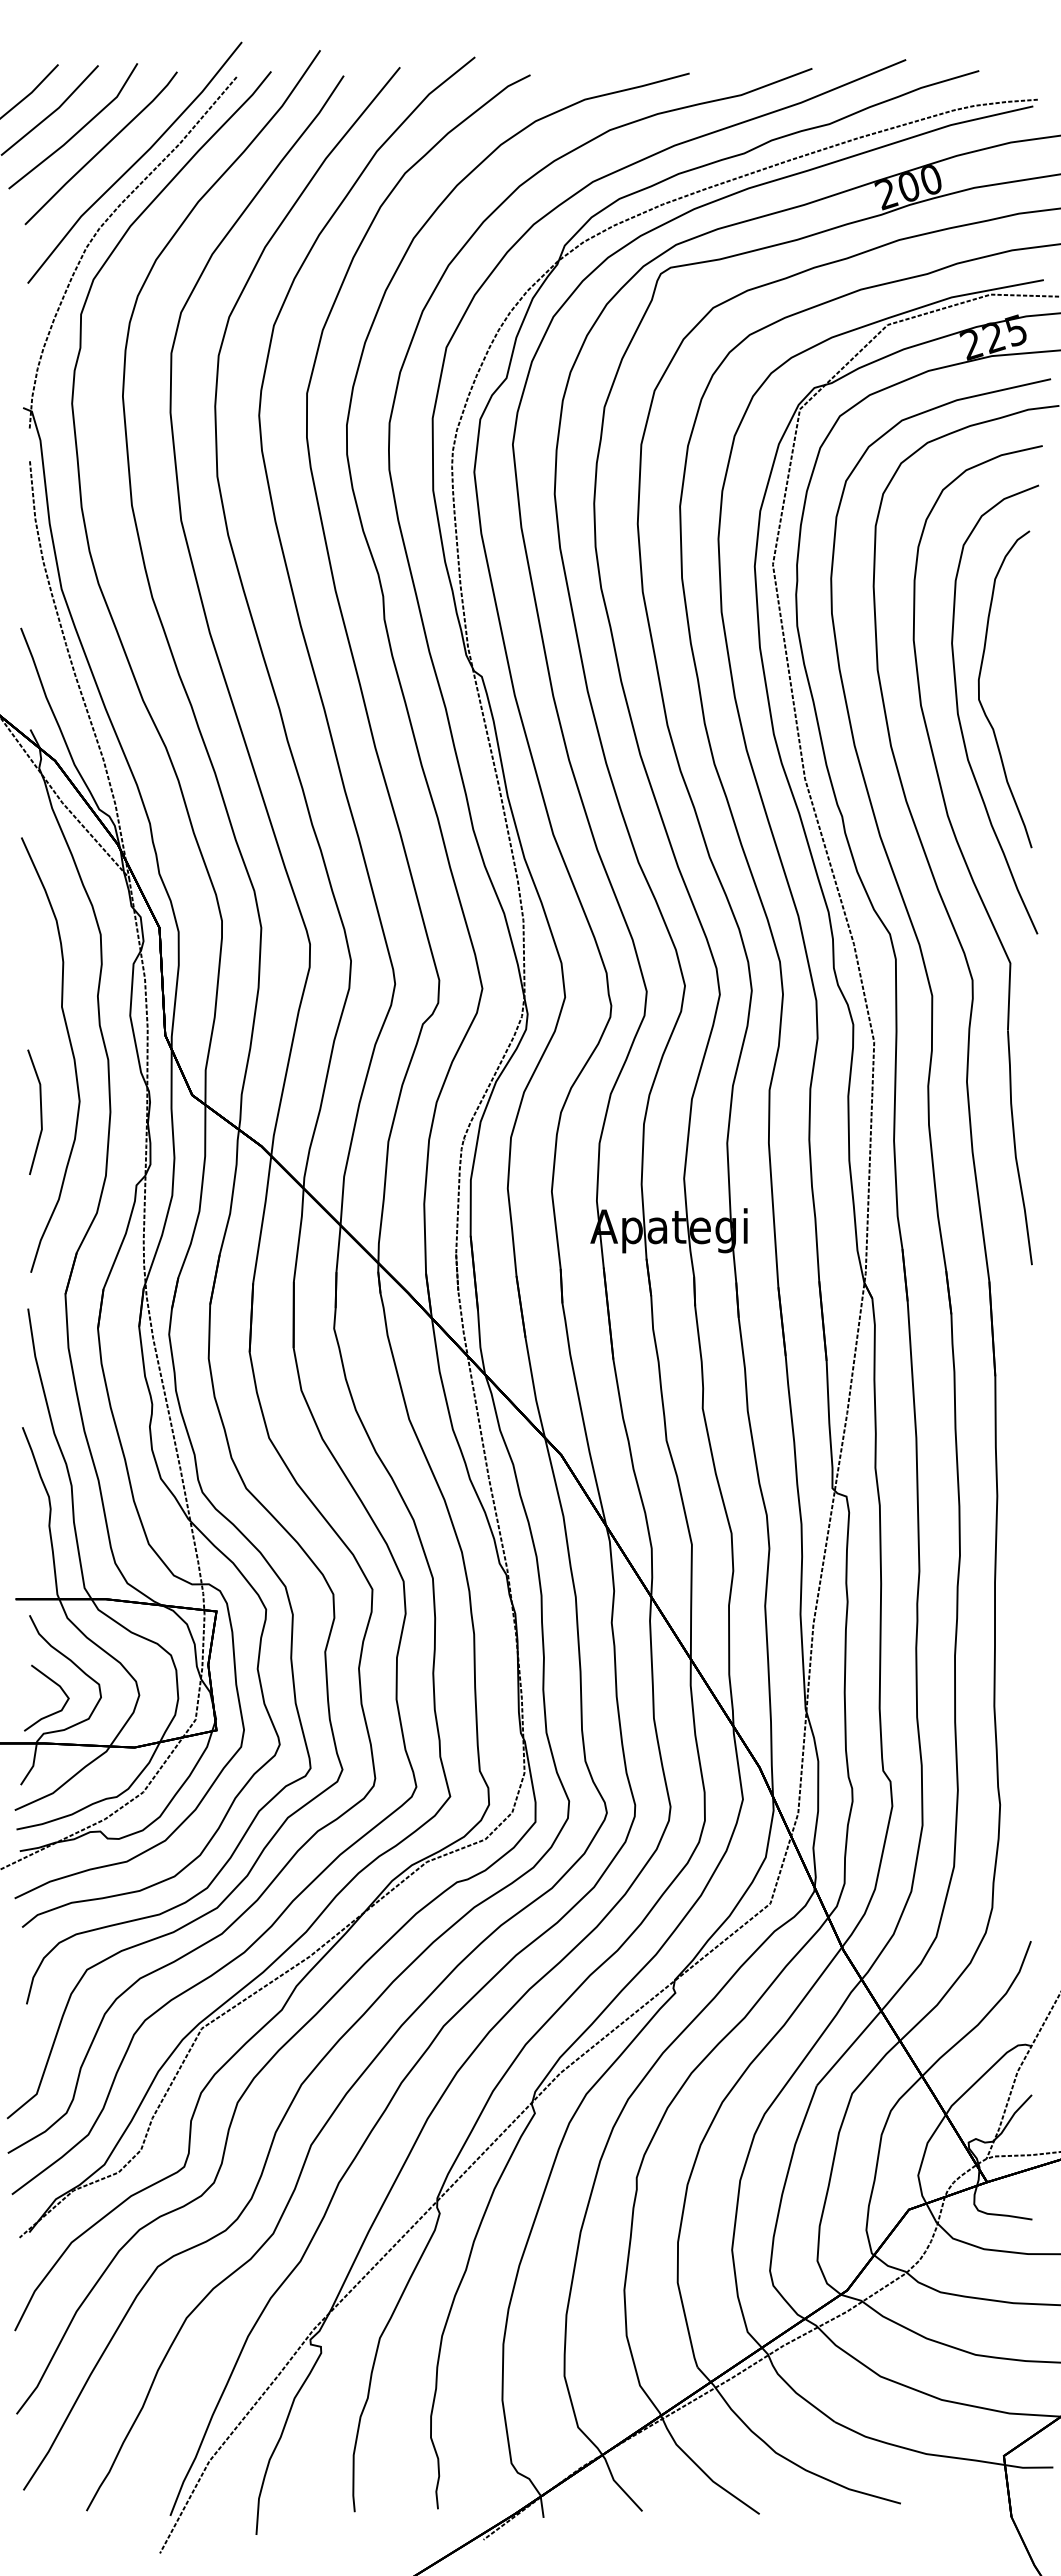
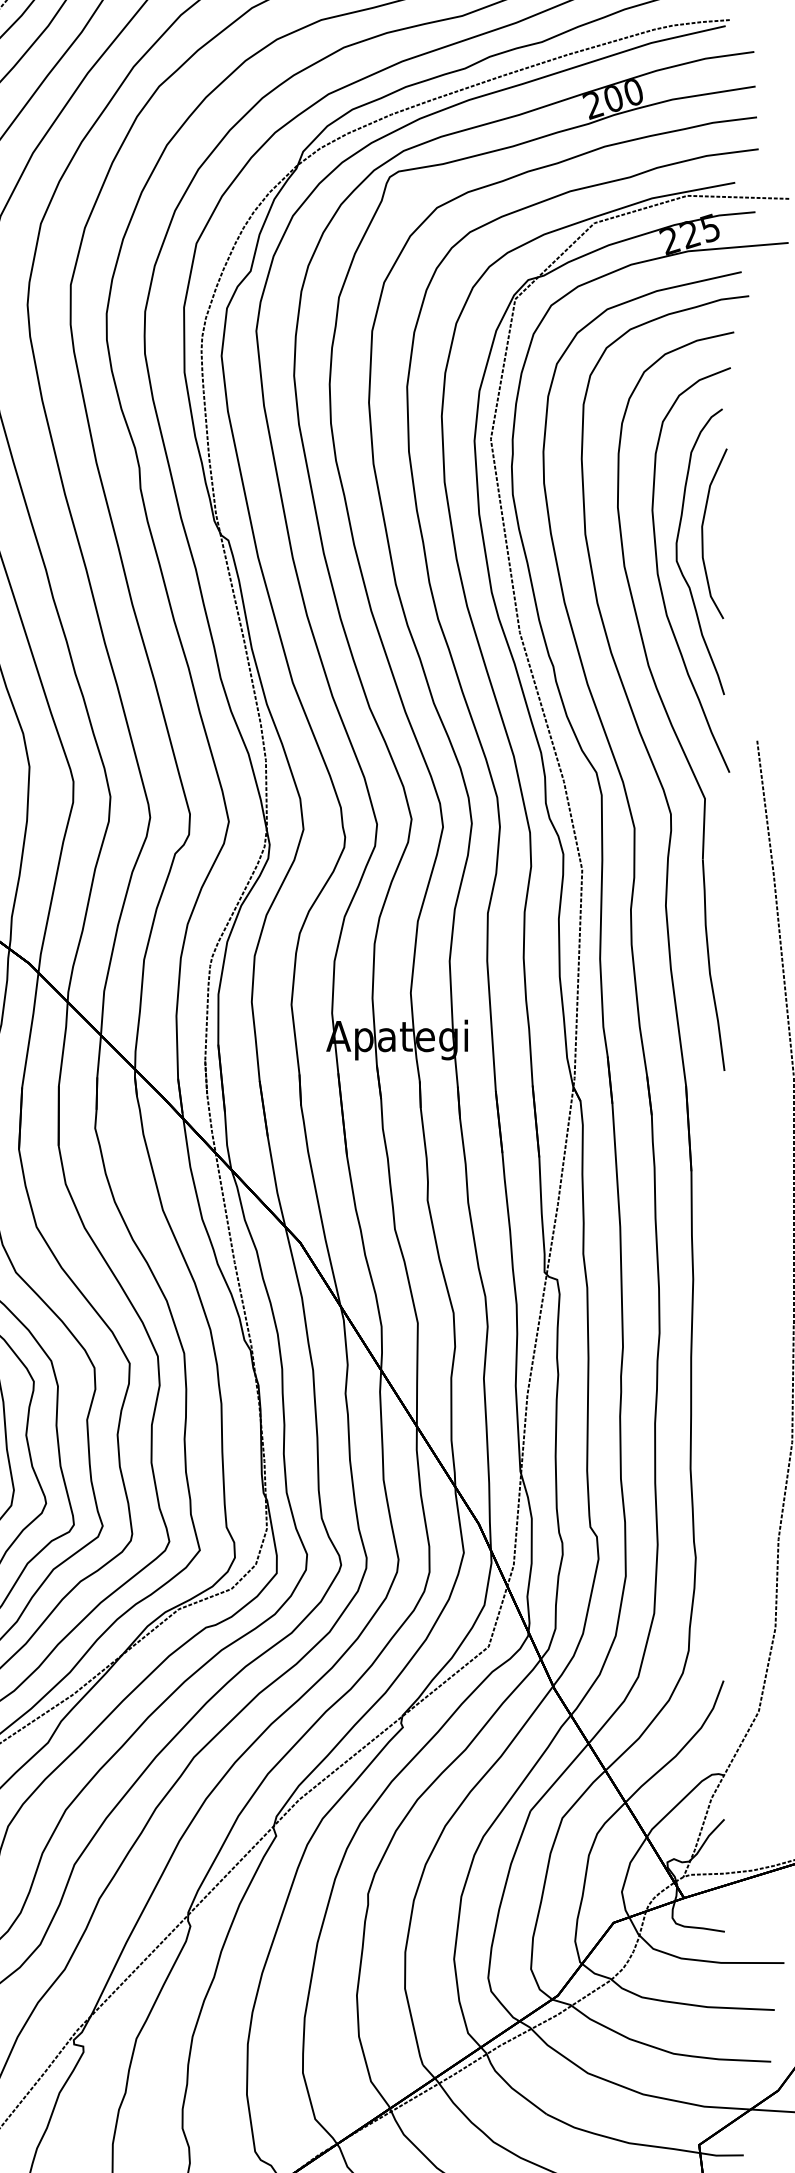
curve: (1008, 668) -> (703, 533), added

